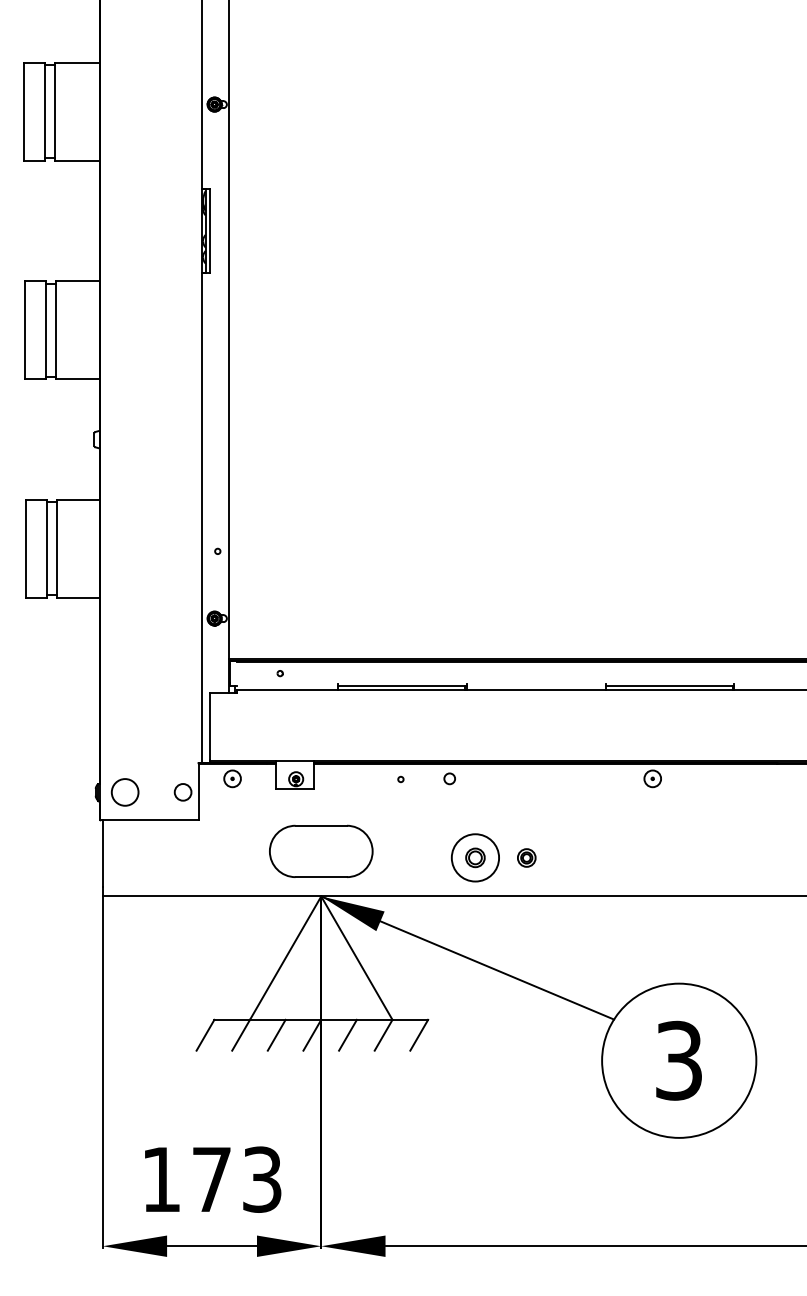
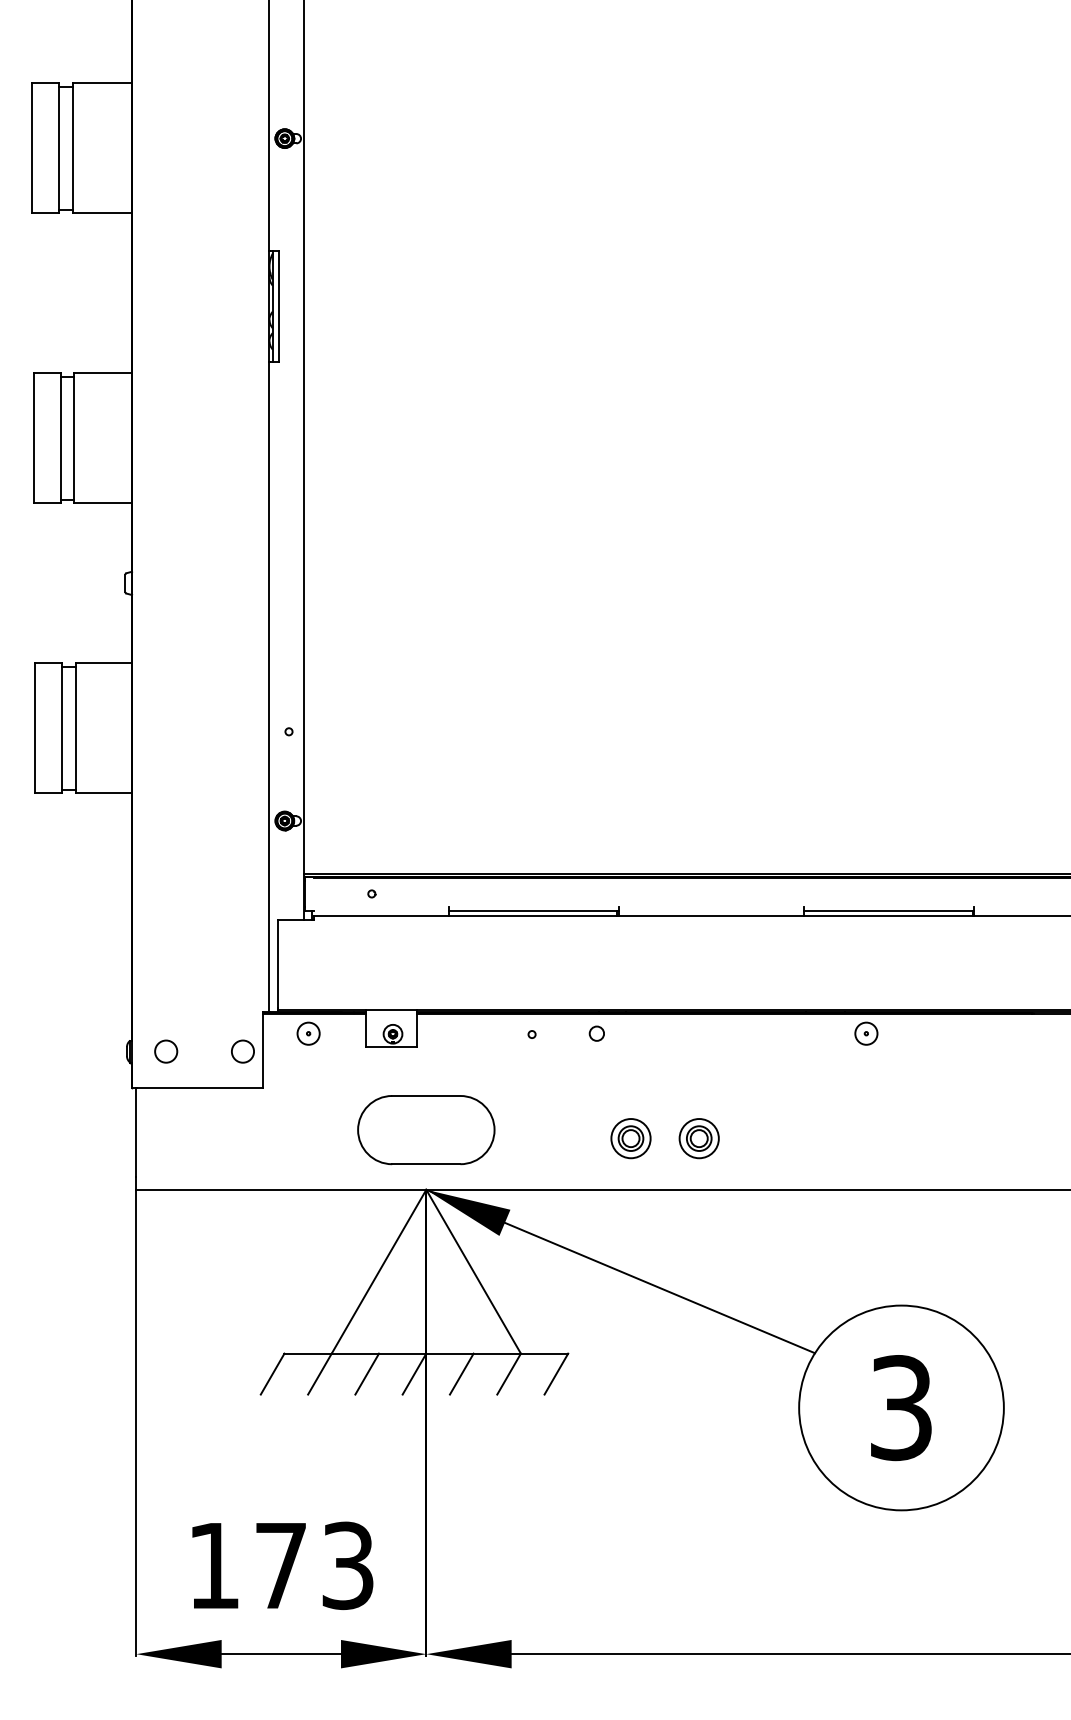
circle: (125, 792) -> (166, 1051), size x0.62
circle: (475, 857) -> (630, 1138), size x0.62
part: (526, 857) -> (698, 1138), size x1.67

